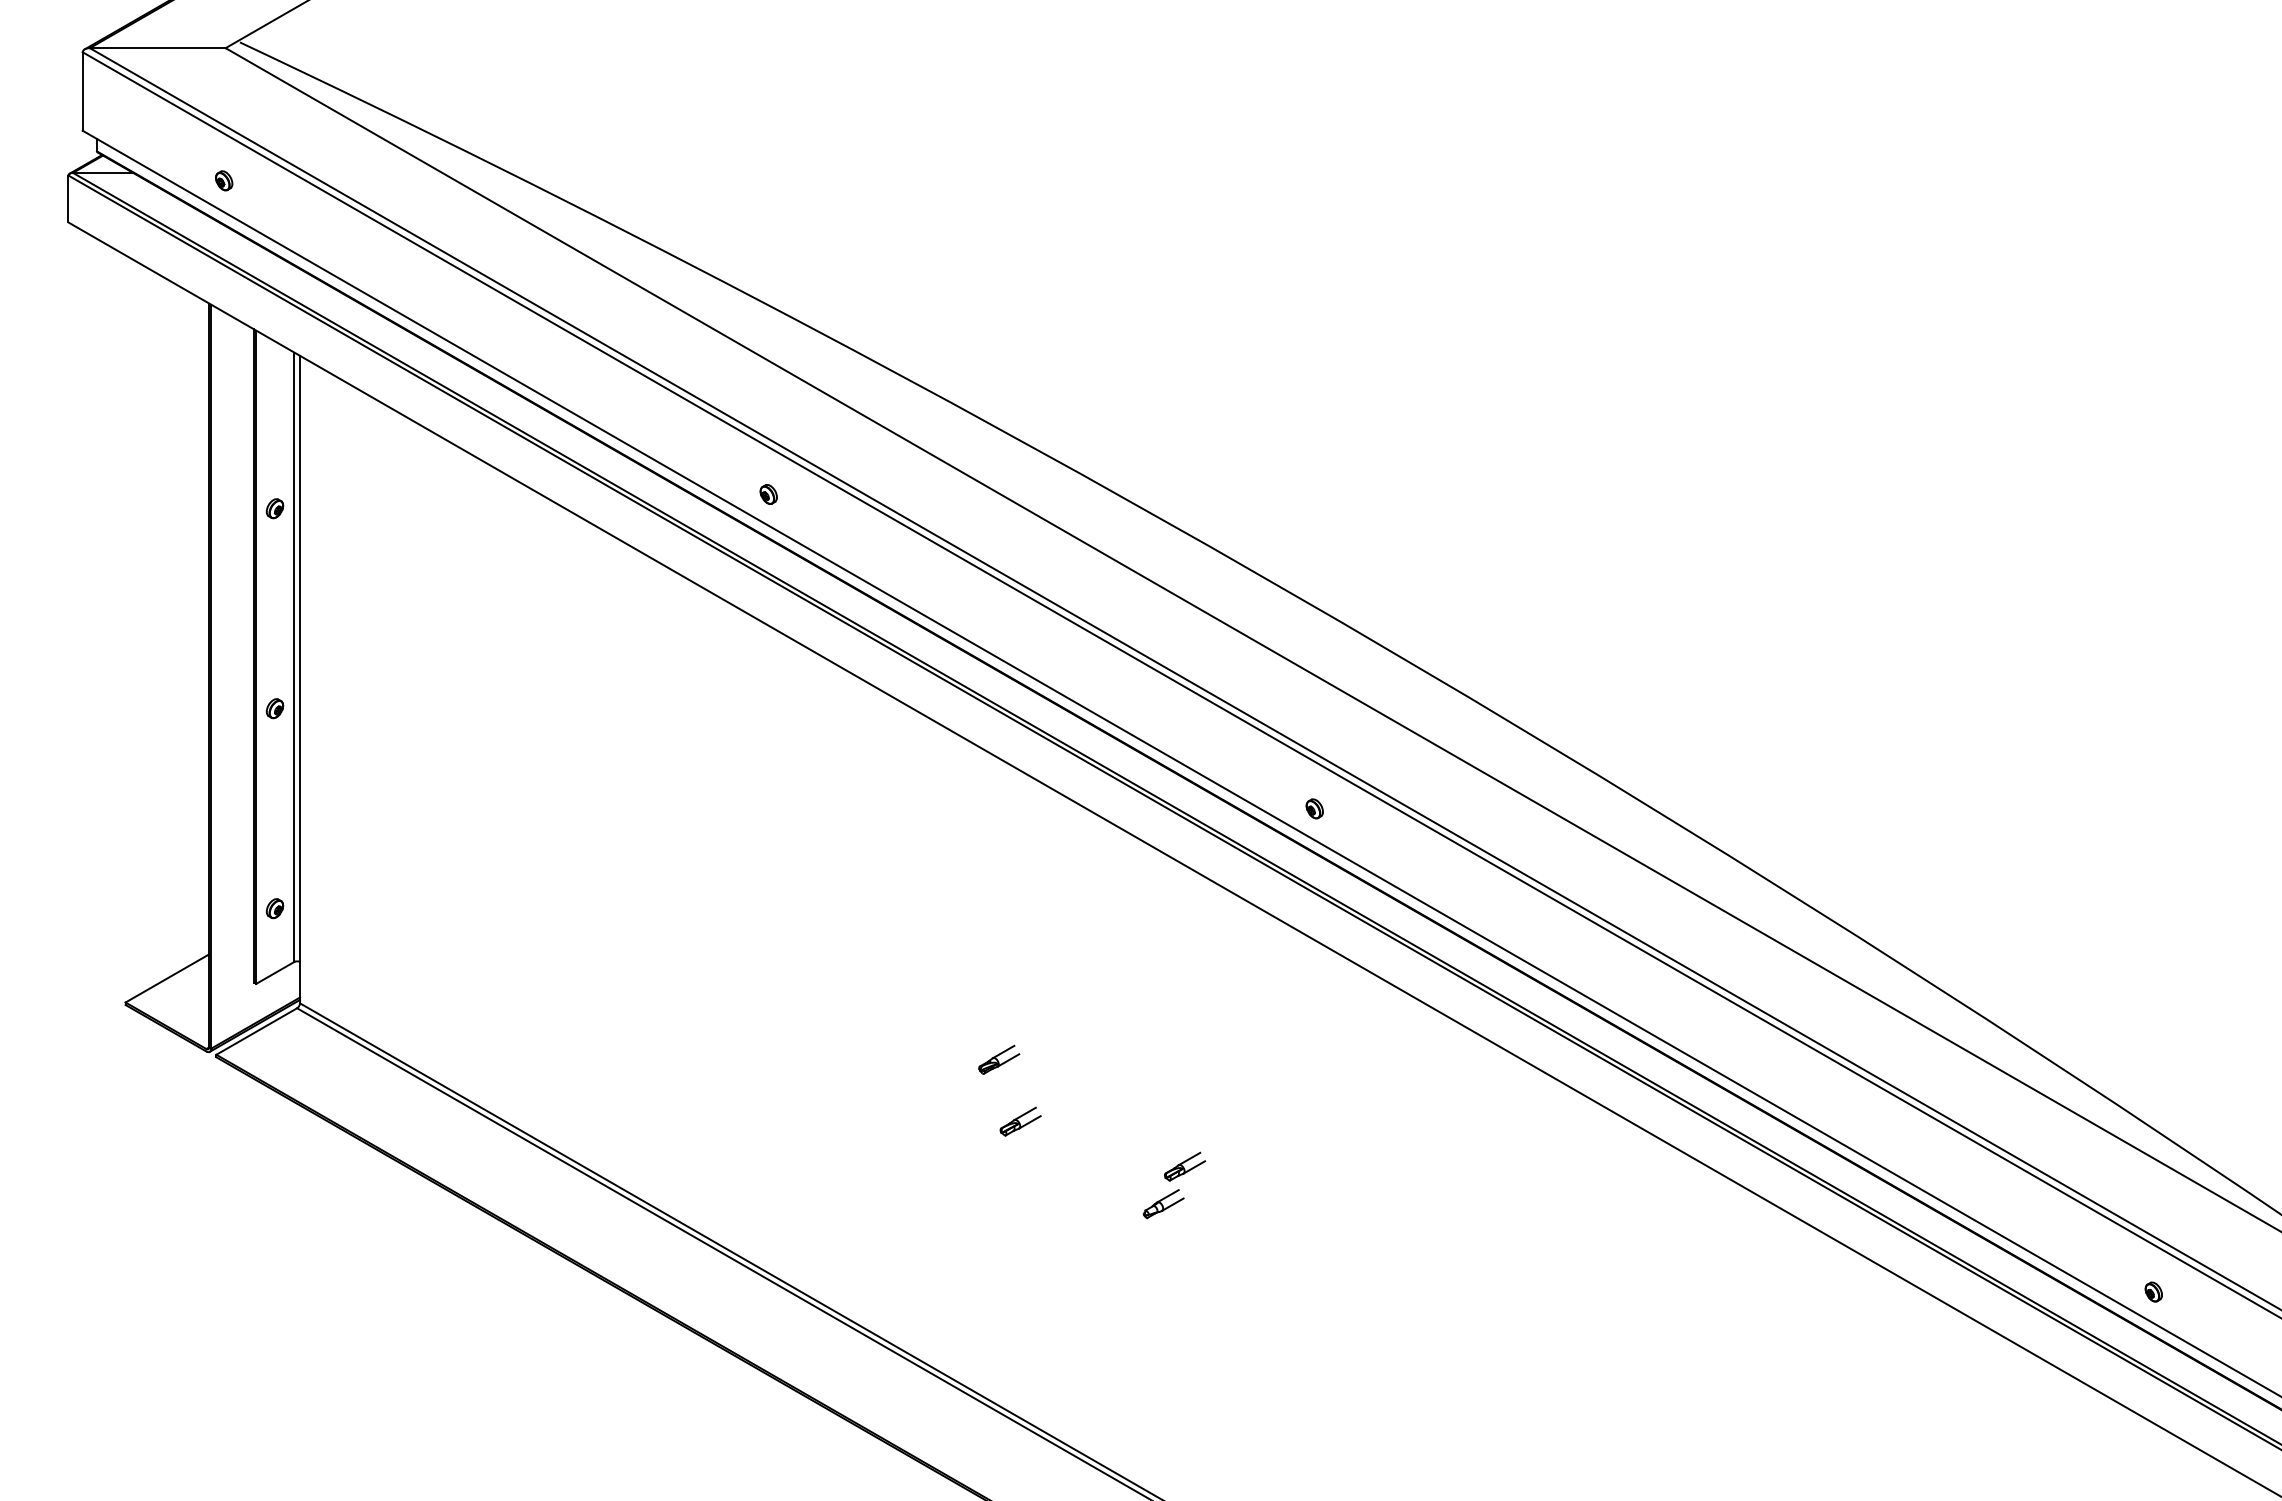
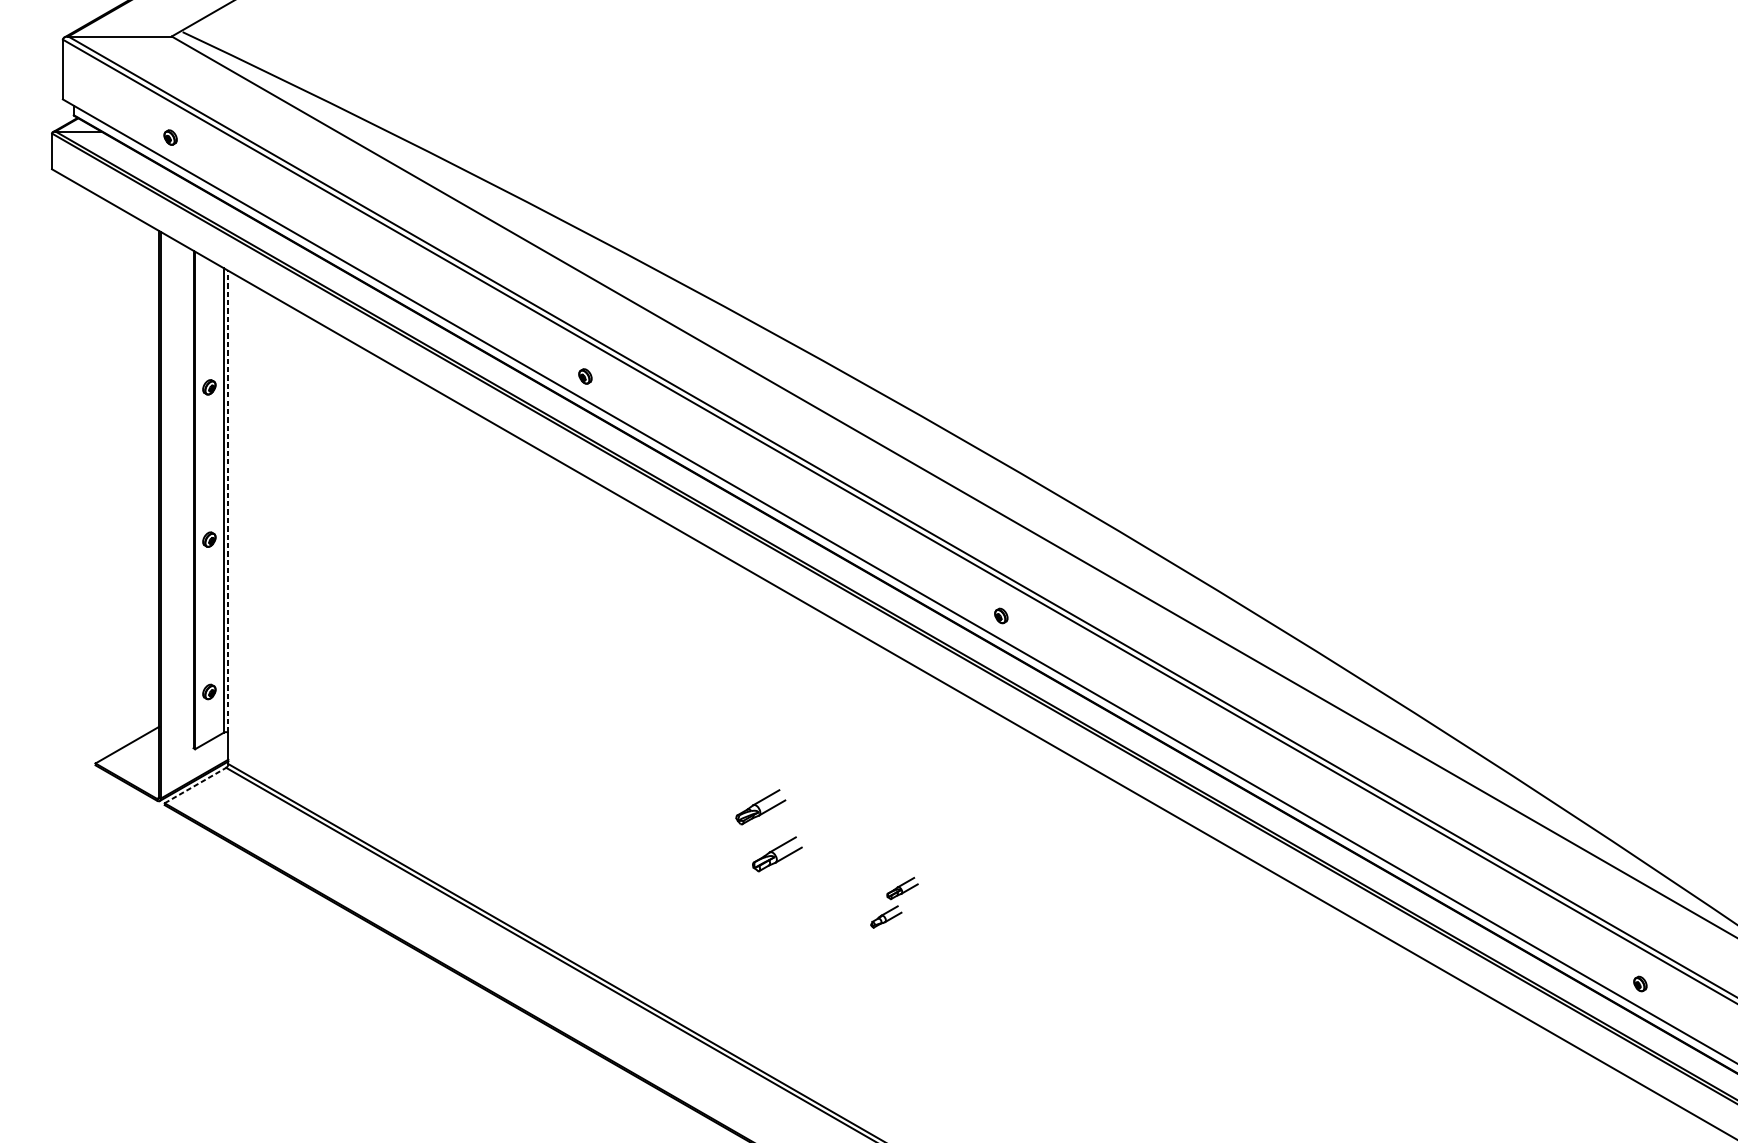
line: (299, 658) -> (228, 501), solid -> dashed
line: (256, 1031) -> (195, 785), solid -> dashed
part: (999, 1059) -> (761, 806), size x1.6
part: (1020, 1121) -> (777, 854), size x1.6

